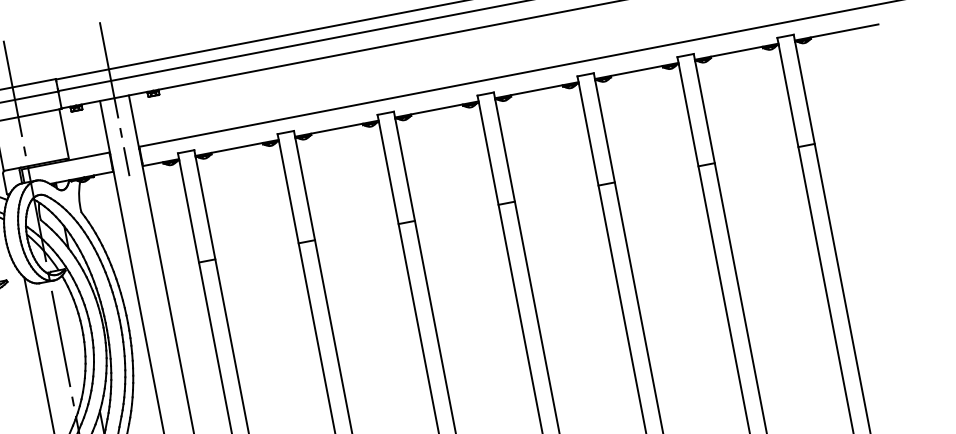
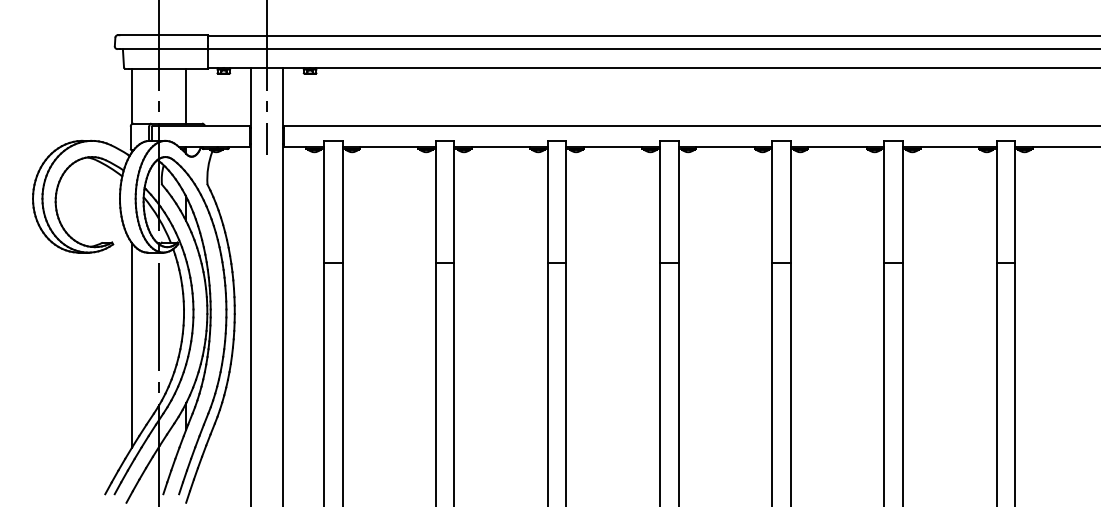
line: (64, 133) -> (186, 95), moved

